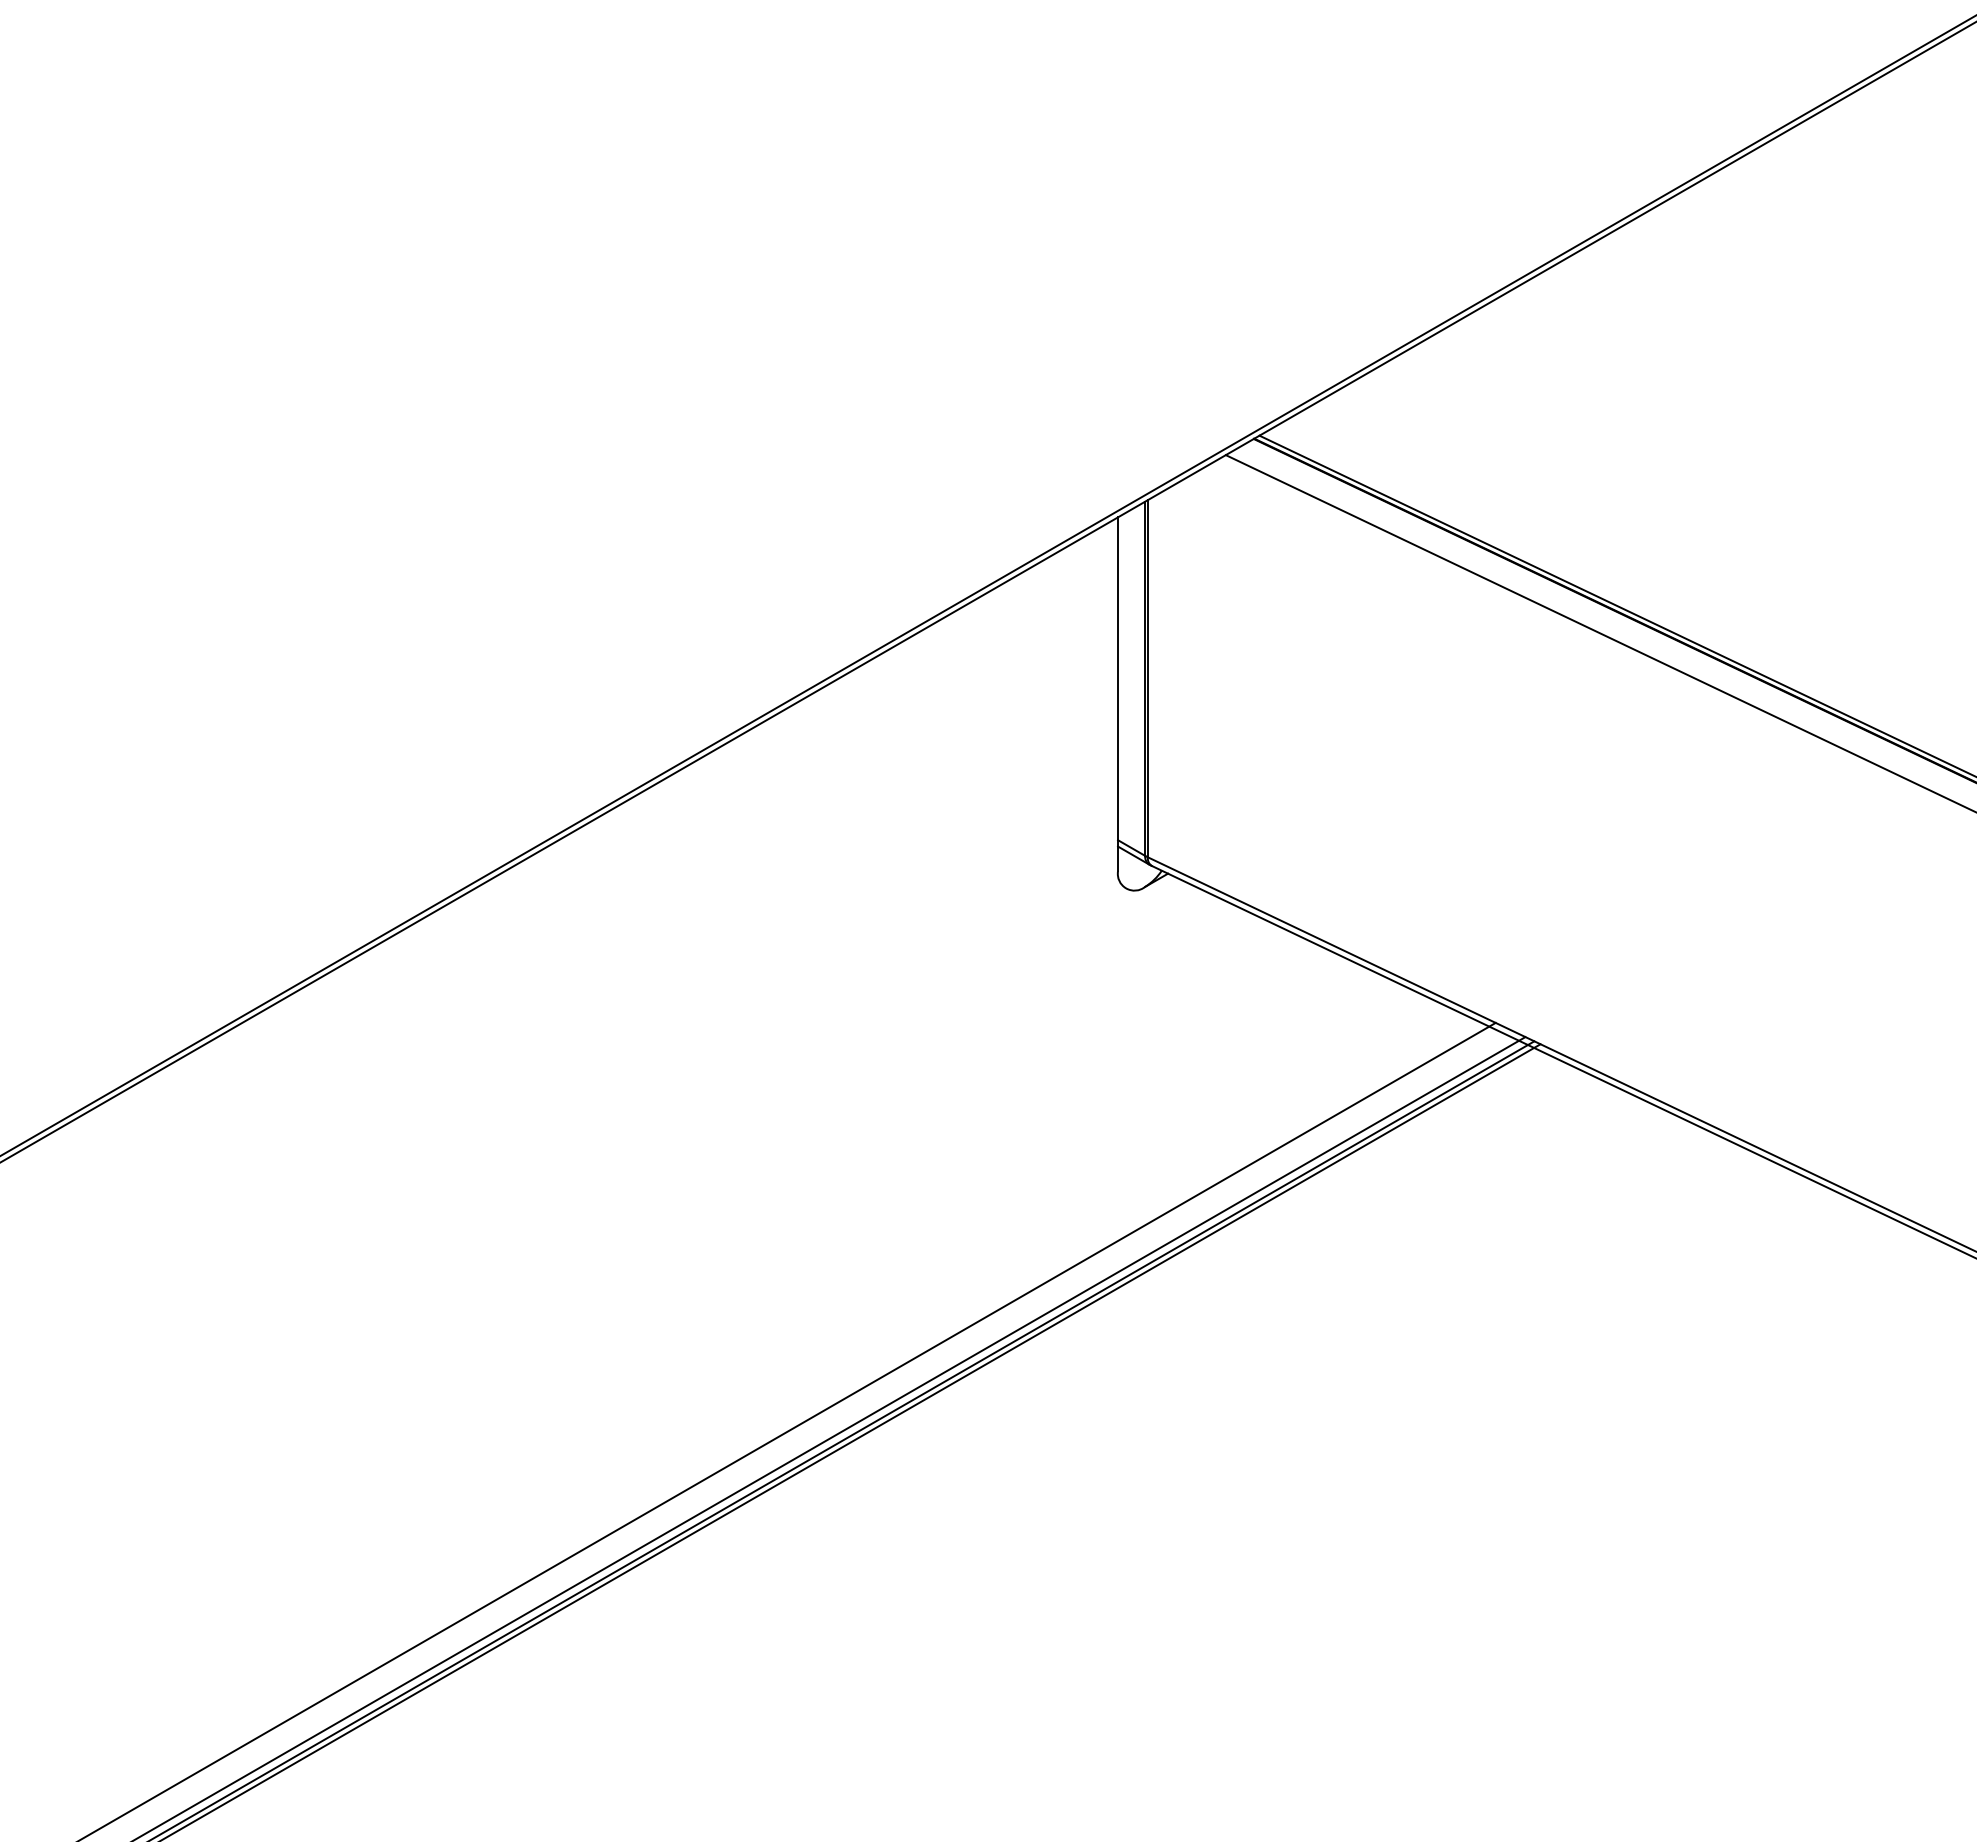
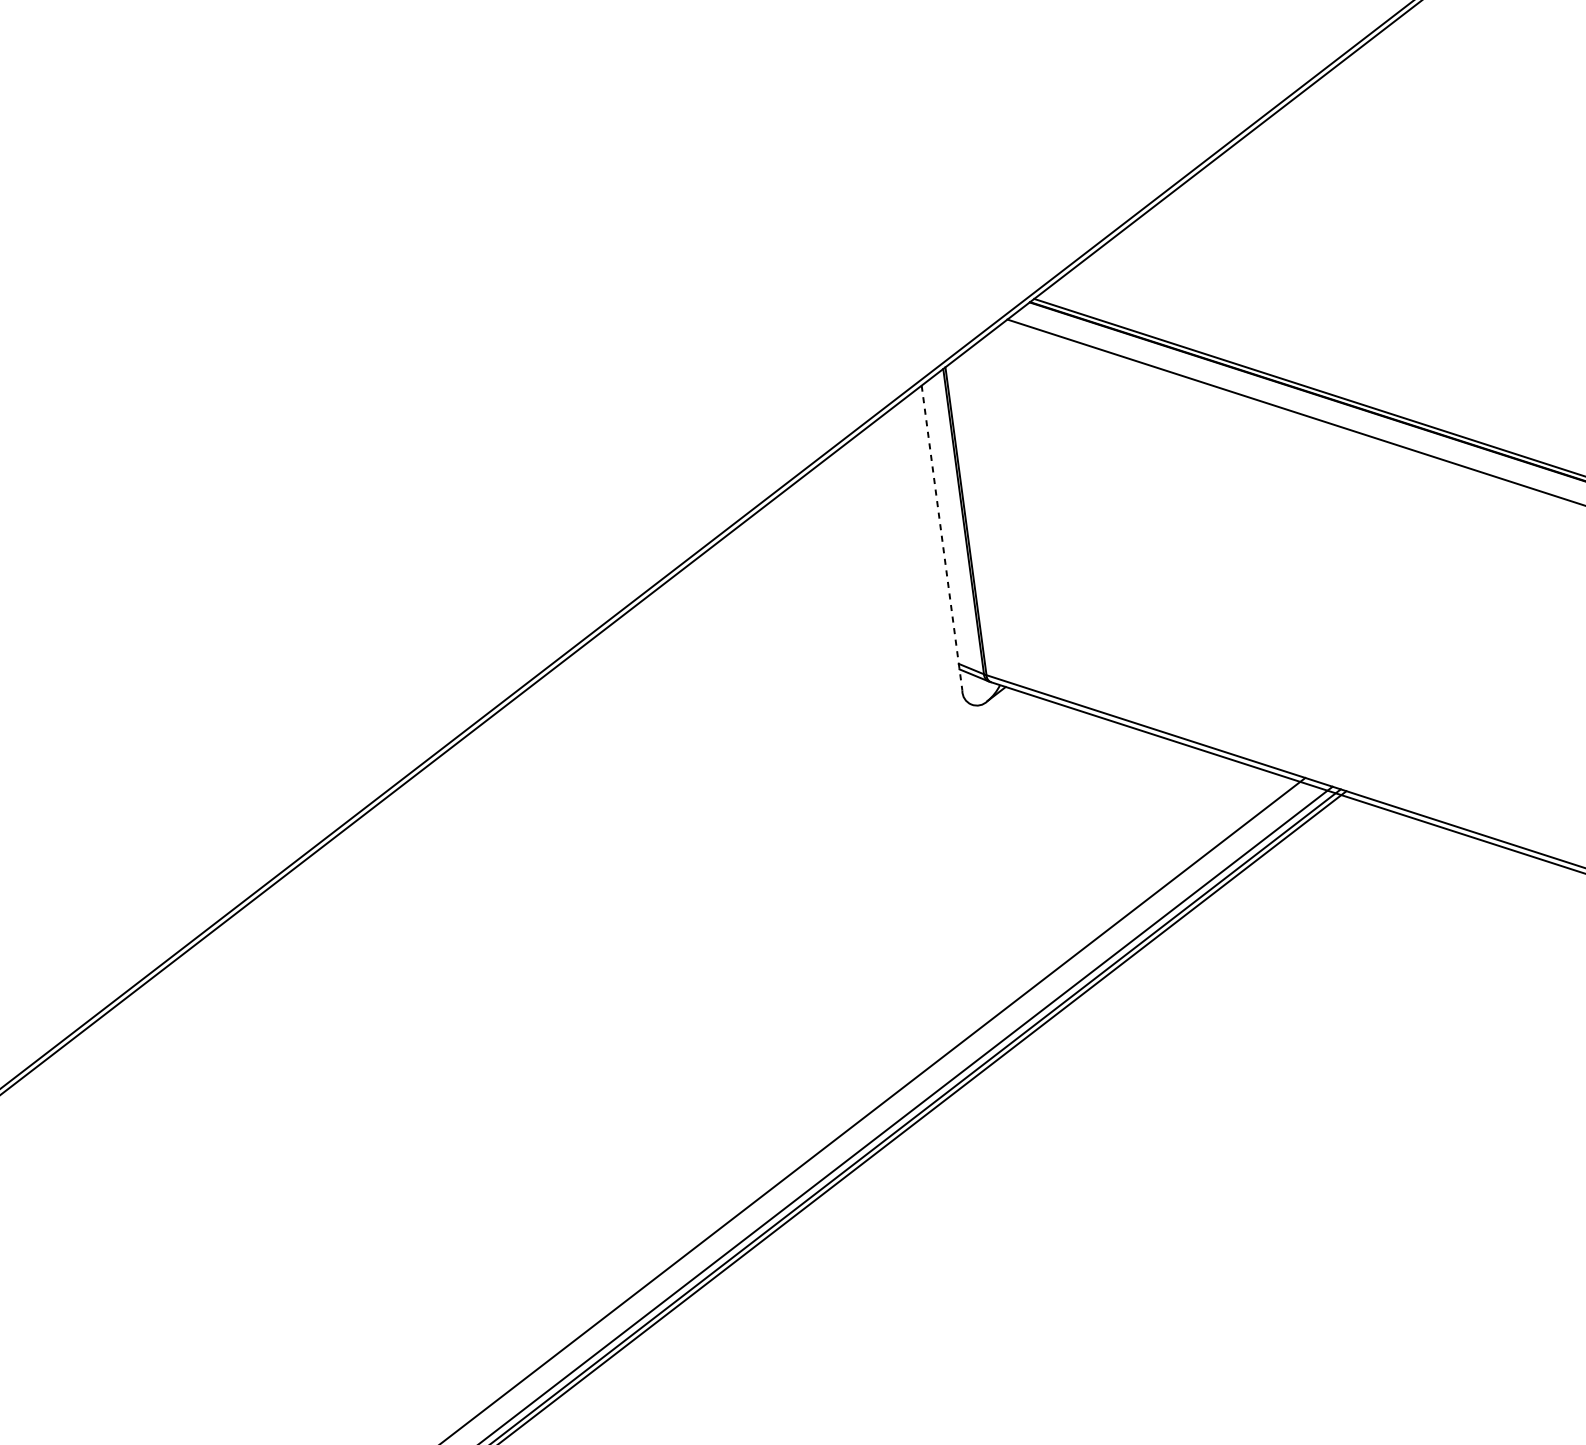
line: (1118, 694) -> (942, 538), solid -> dashed

